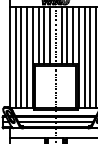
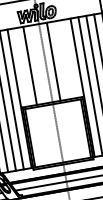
line: (38, 35) -> (22, 66), removed
line: (50, 35) -> (38, 64), removed
line: (67, 35) -> (61, 59), removed
line: (73, 35) -> (70, 58), removed

